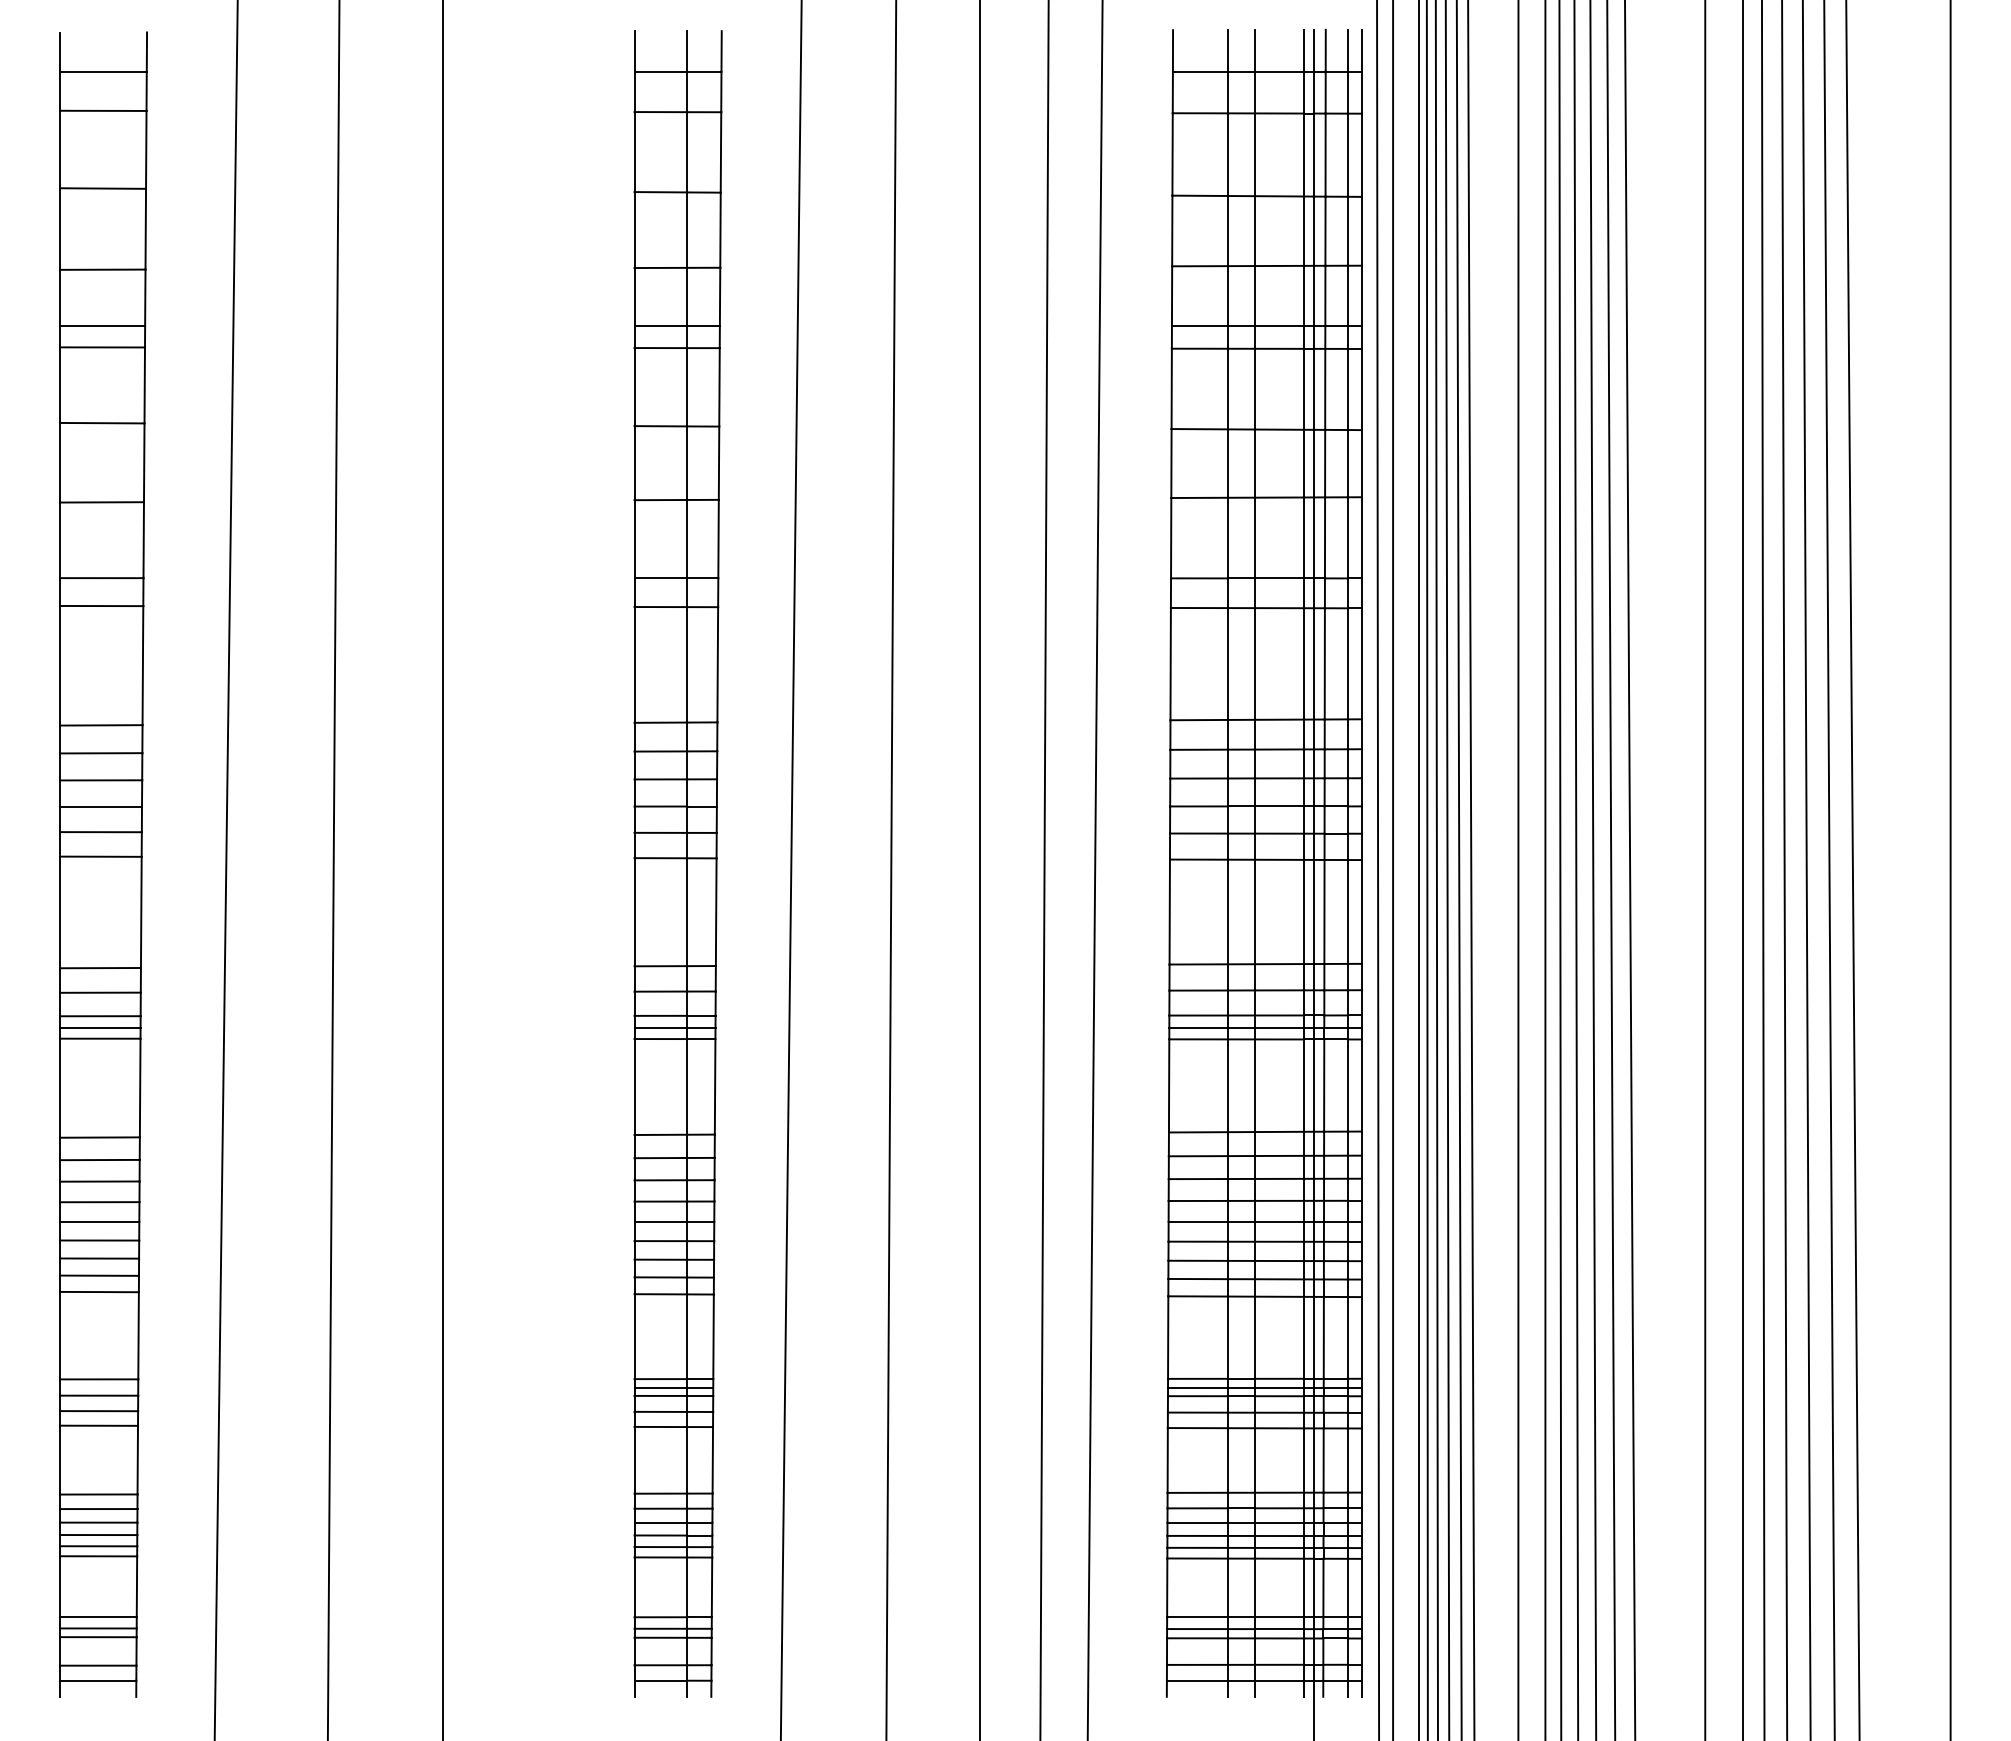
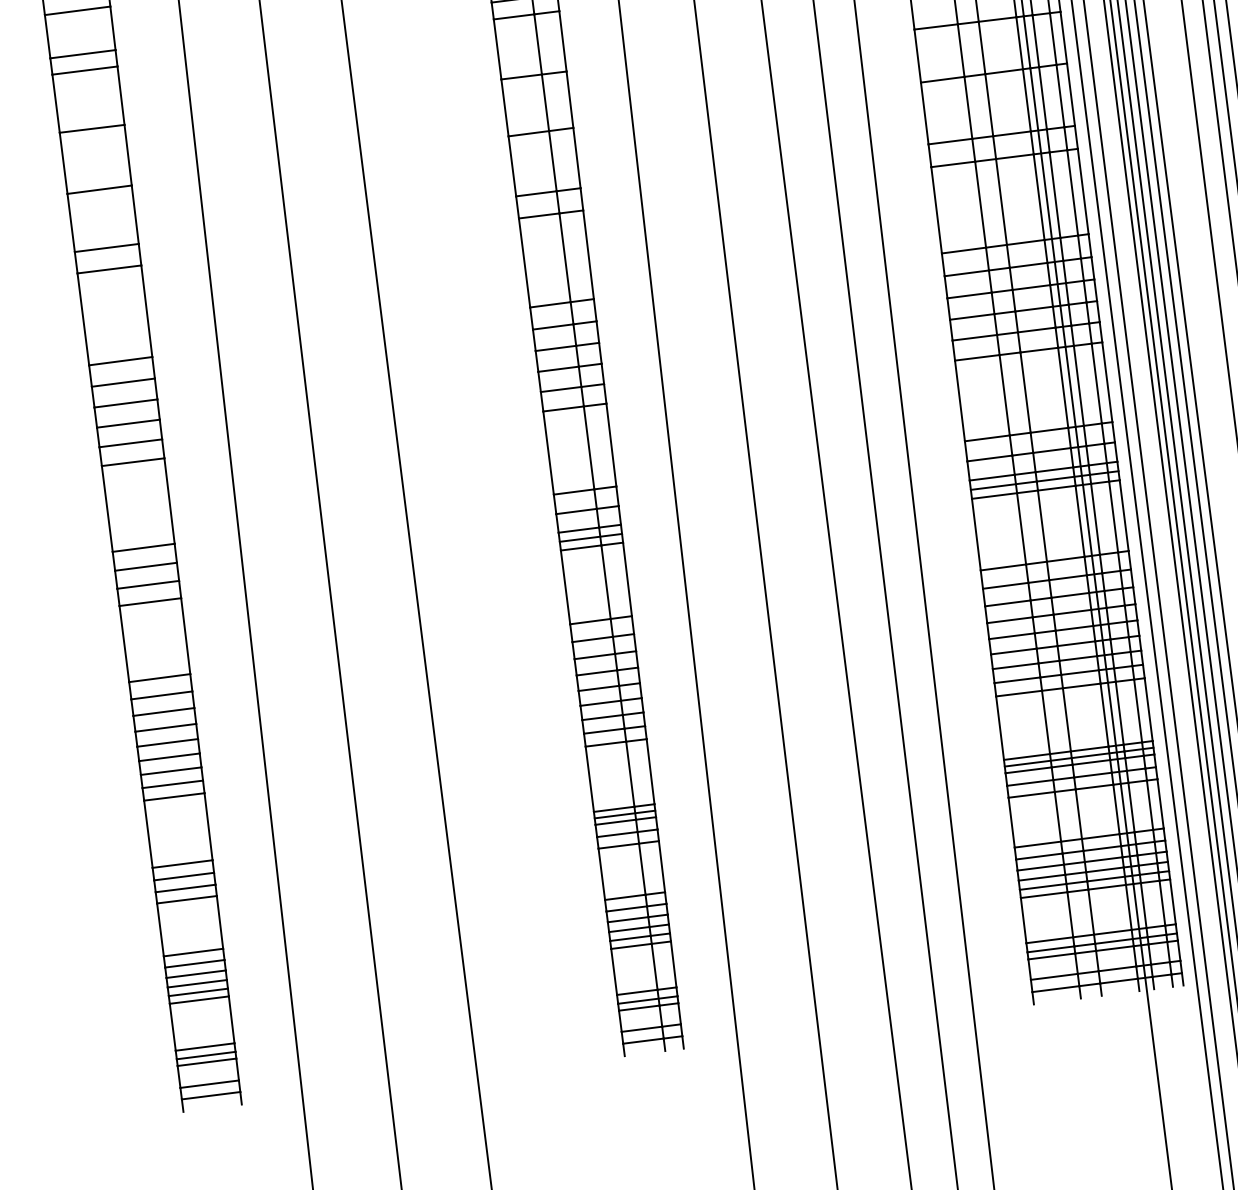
line: (100, 1027) -> (149, 593), removed

